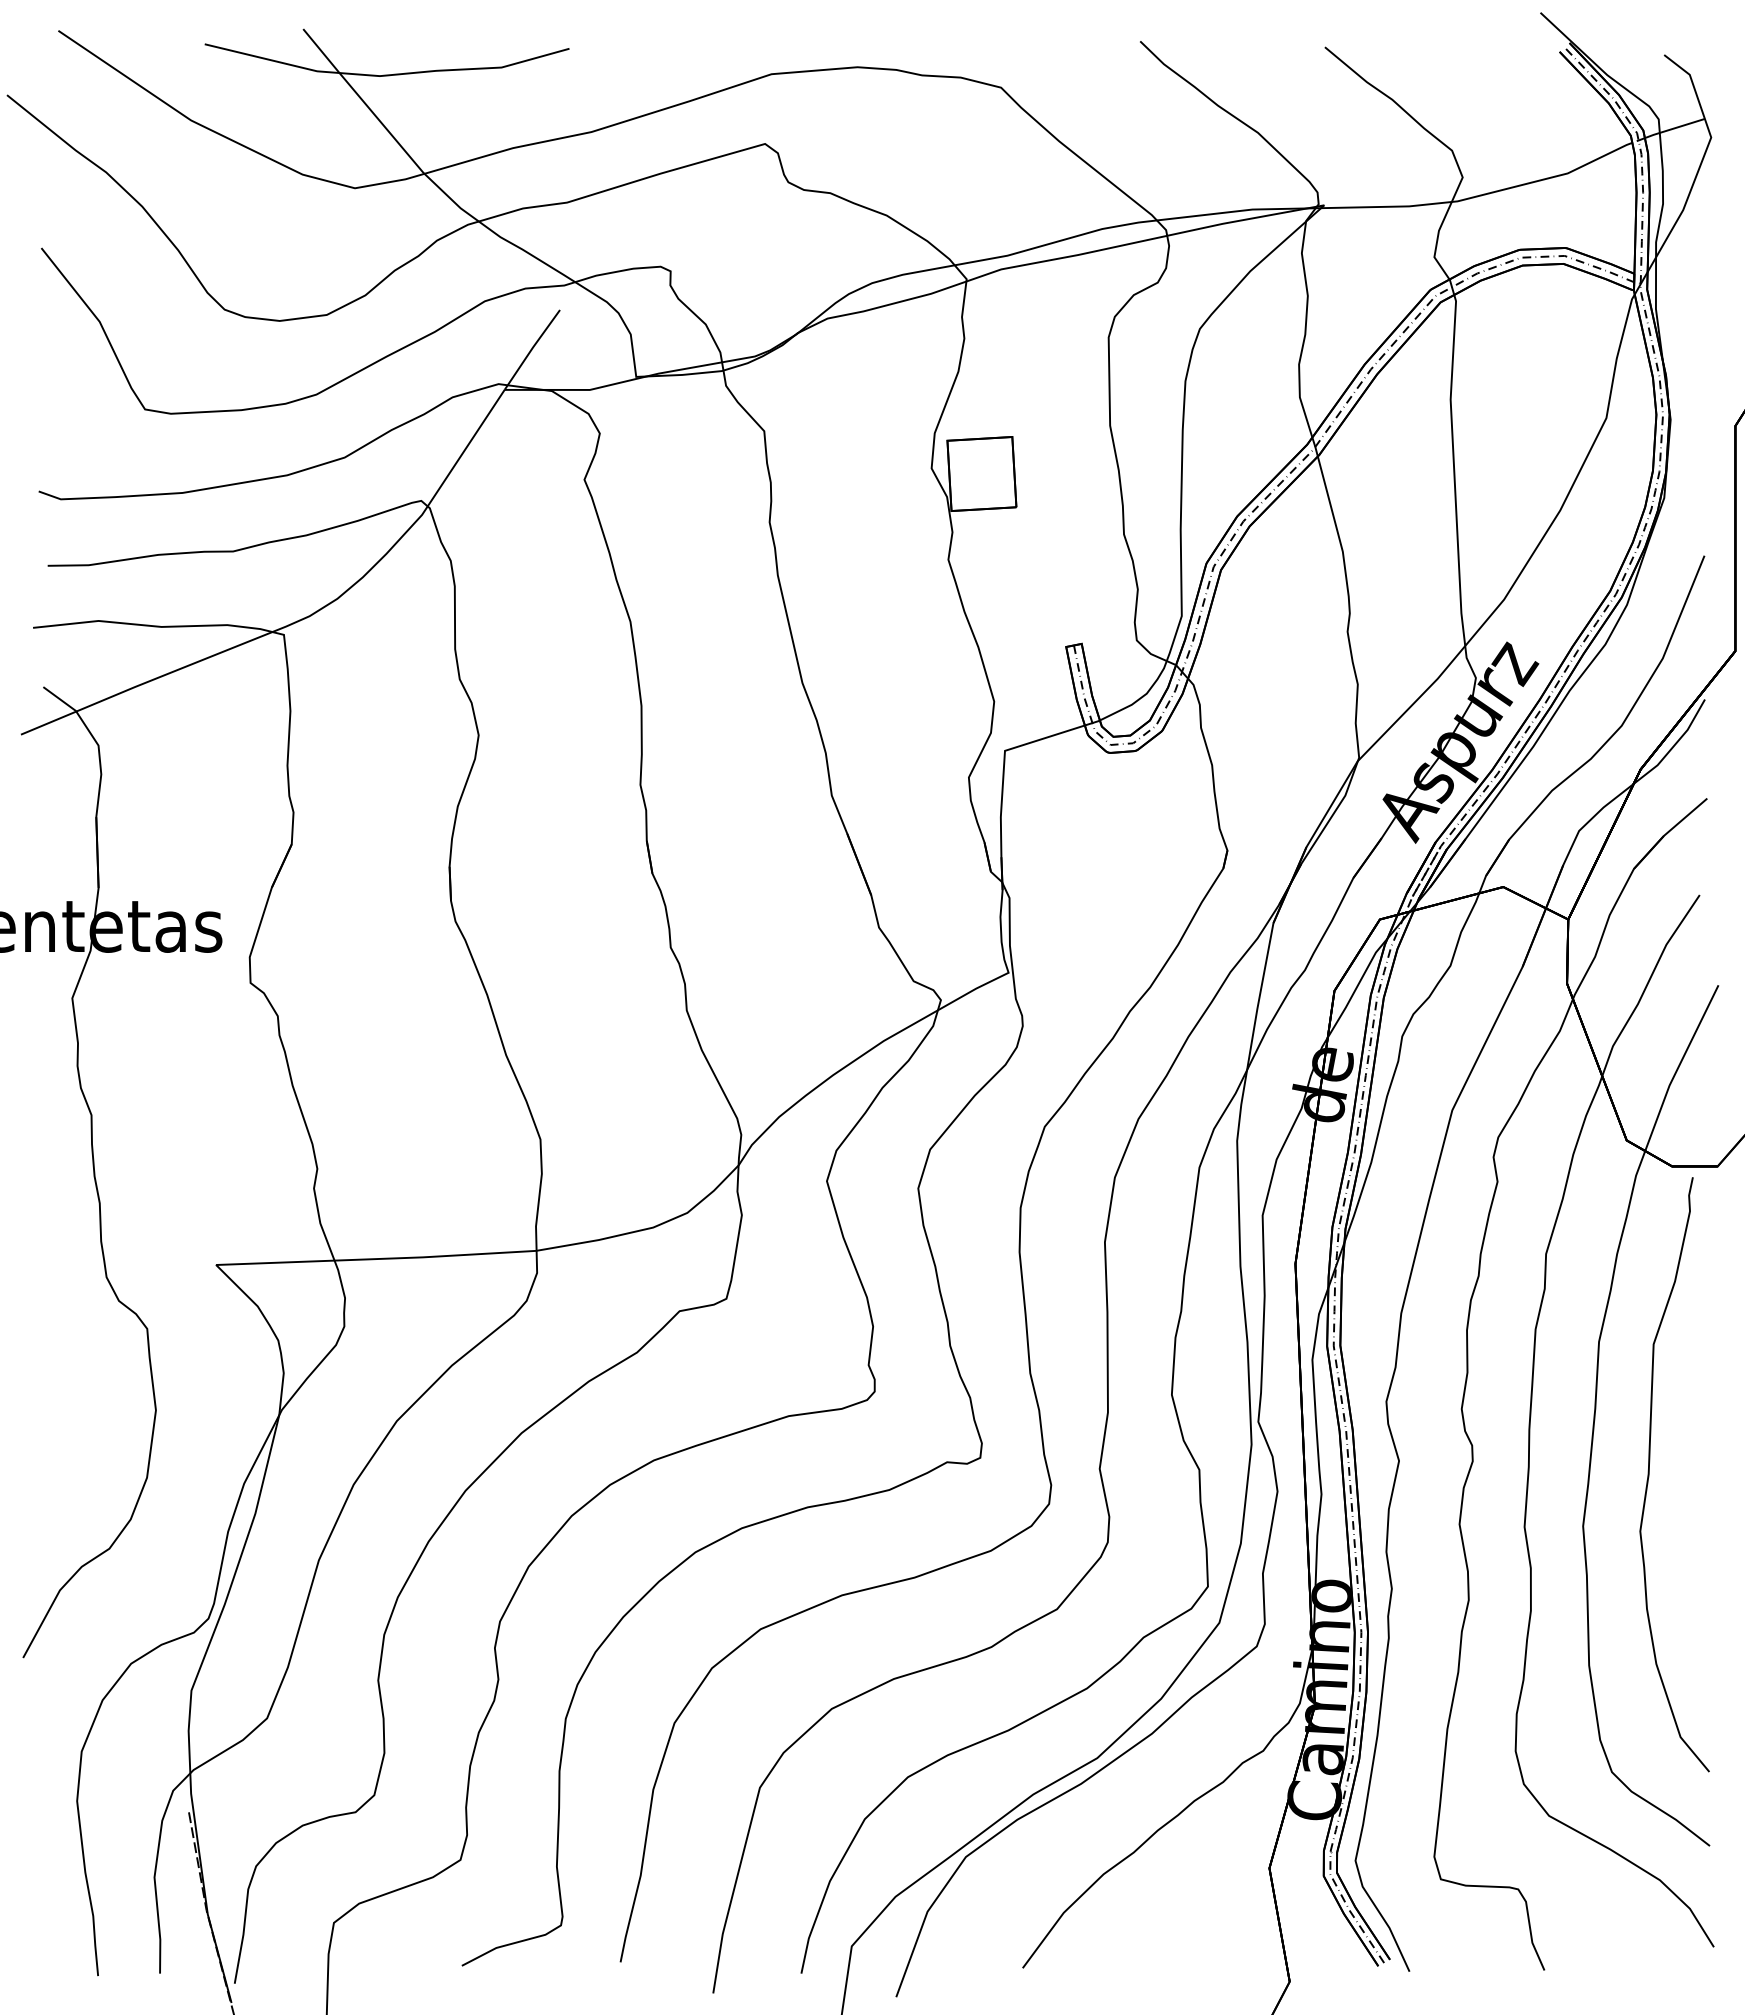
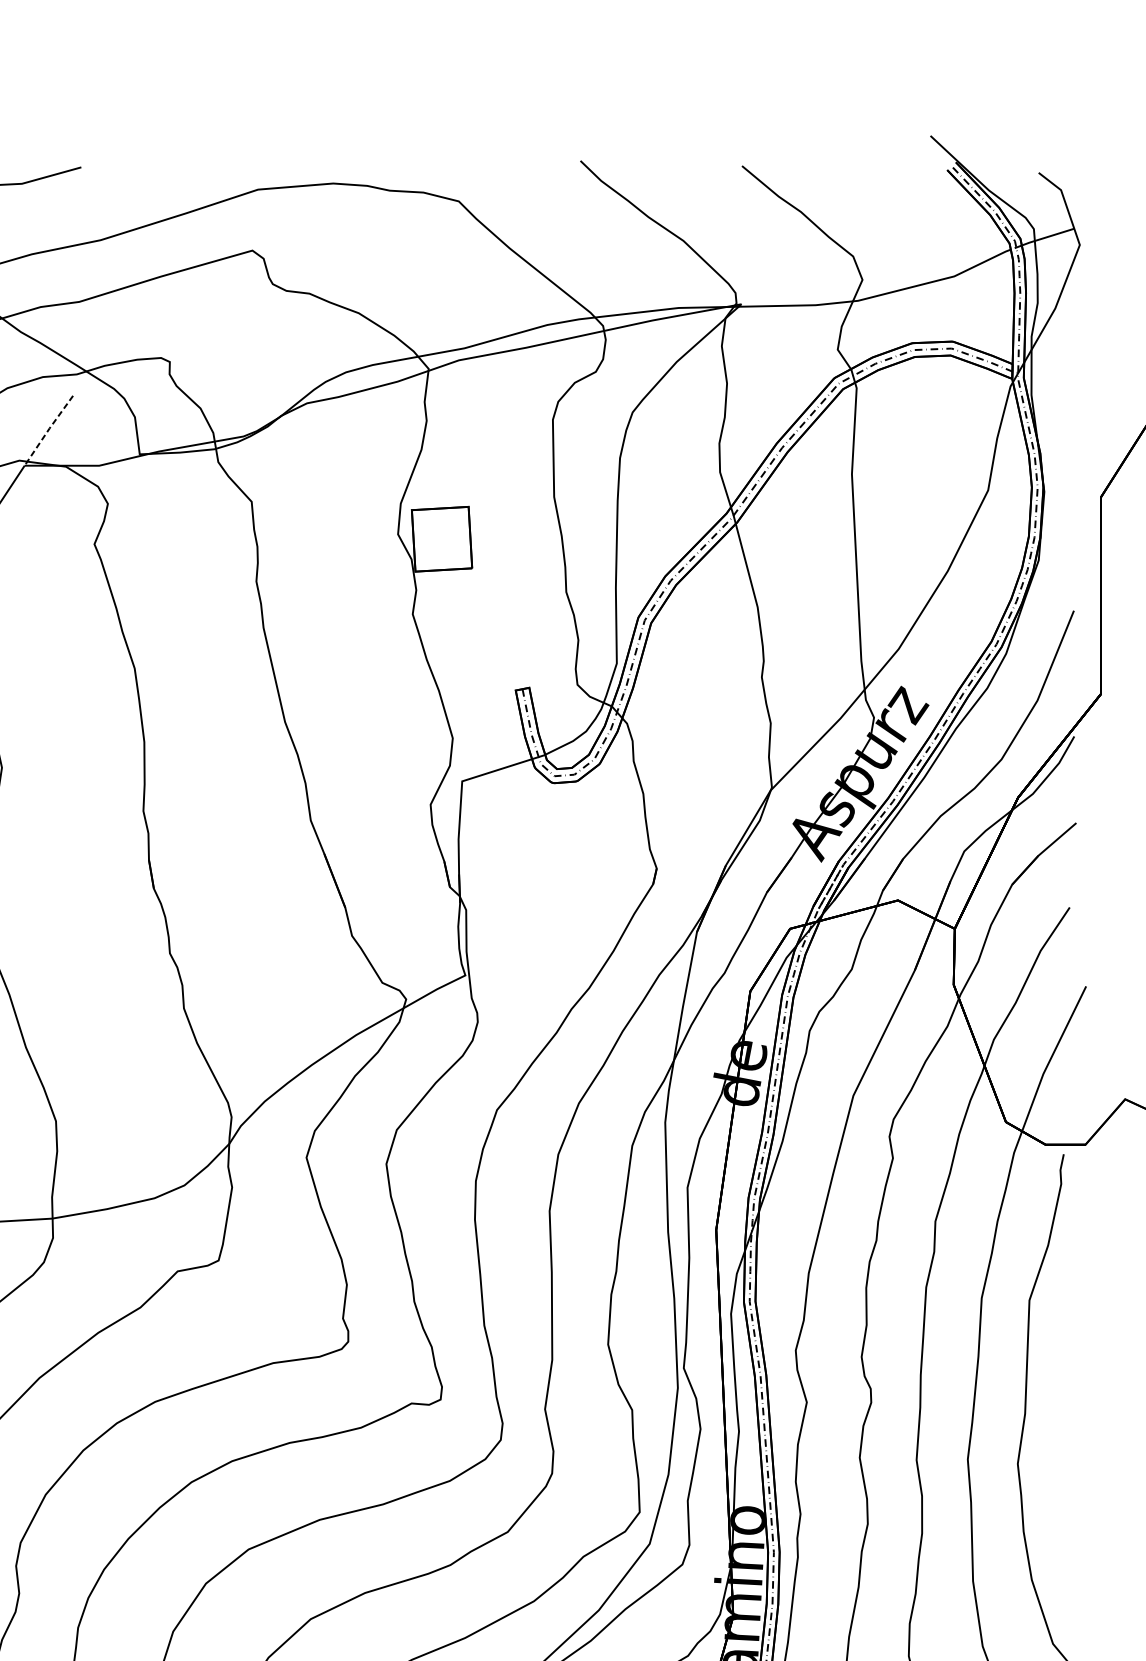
line: (531, 349) -> (48, 430), solid -> dashed

